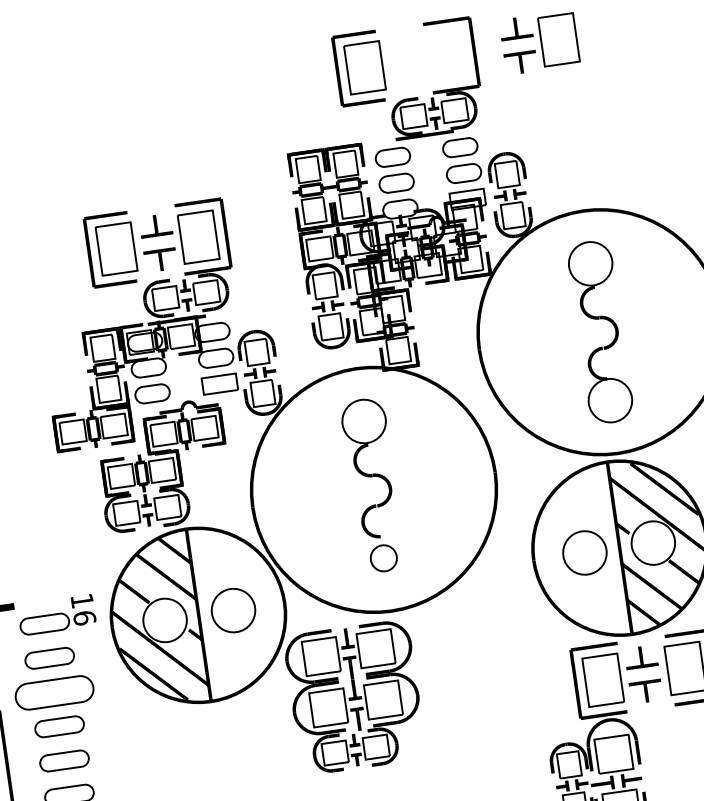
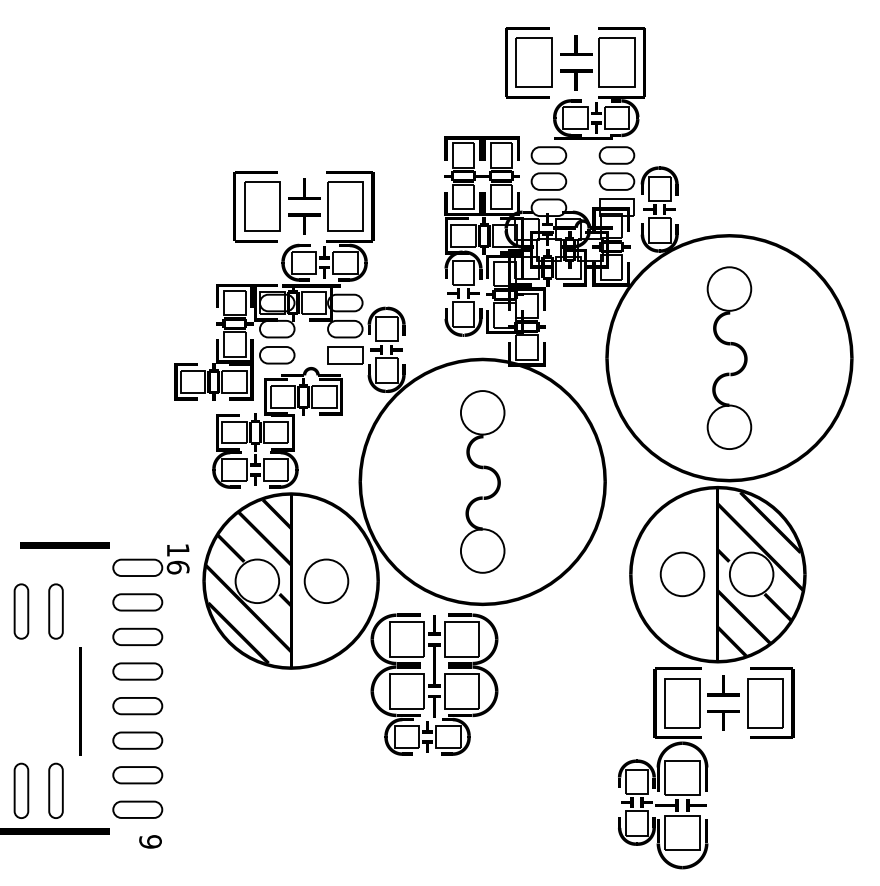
part: (539, 42) -> (597, 62), moved
circle: (383, 557) -> (482, 550), size x1.67
part: (54, 692) -> (137, 636), size x0.62

